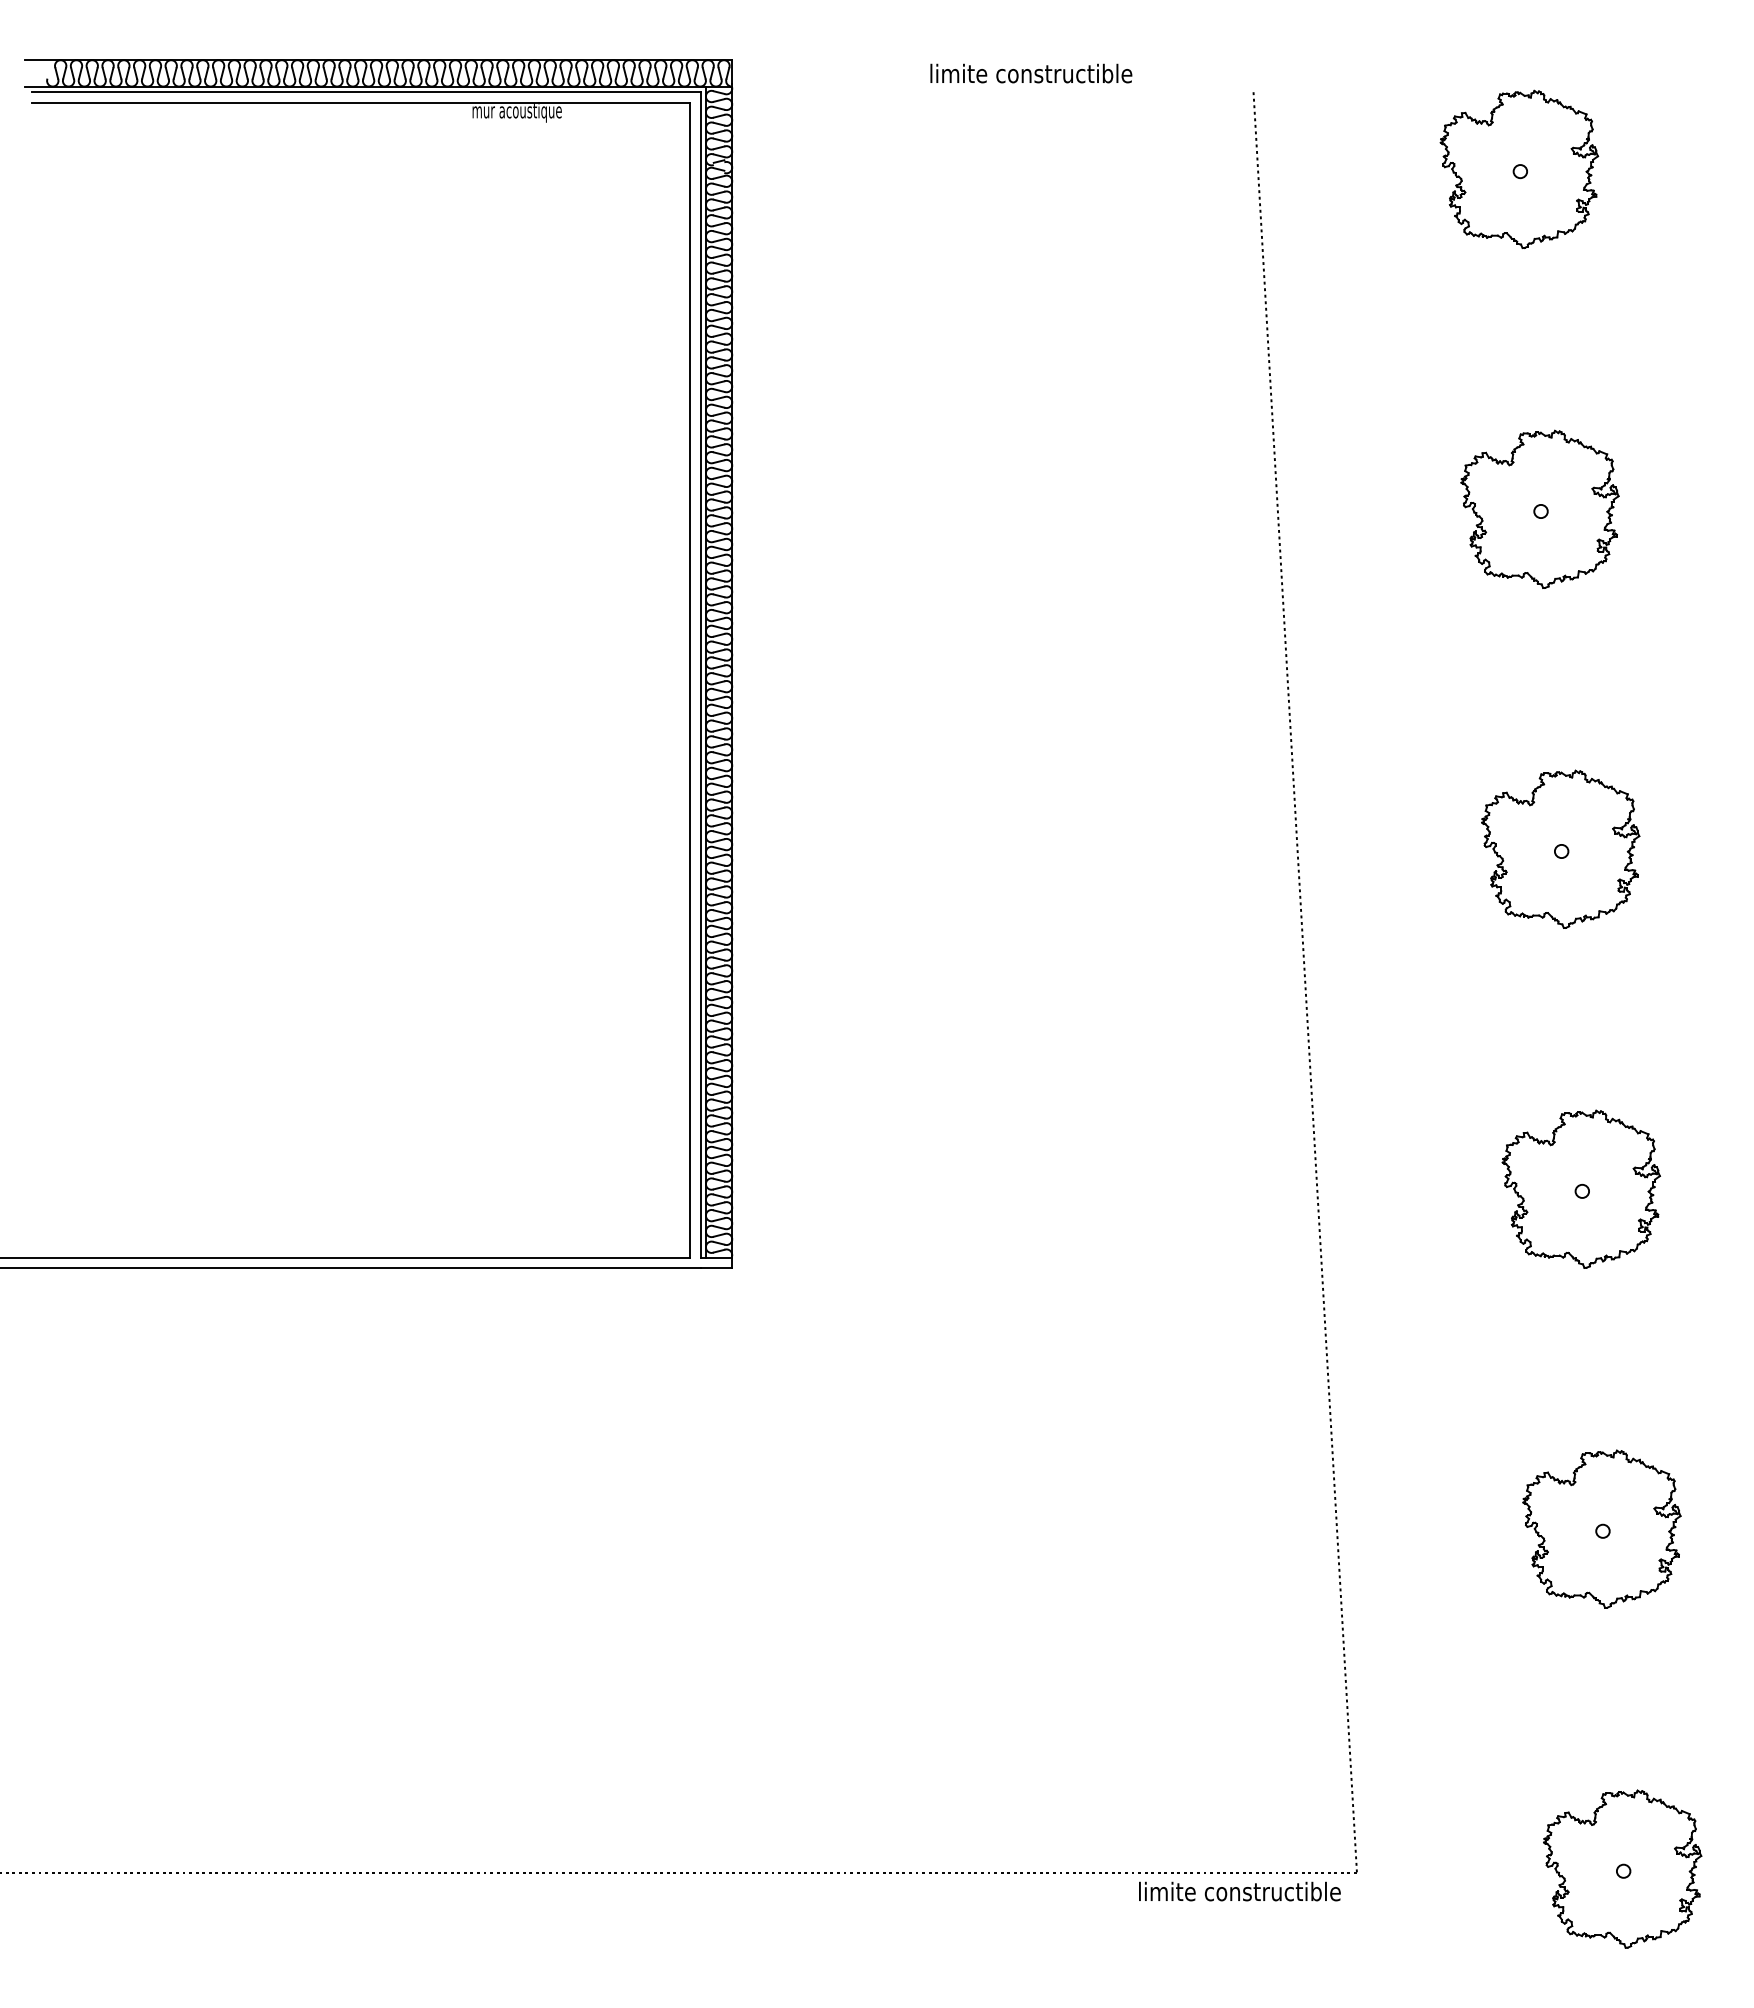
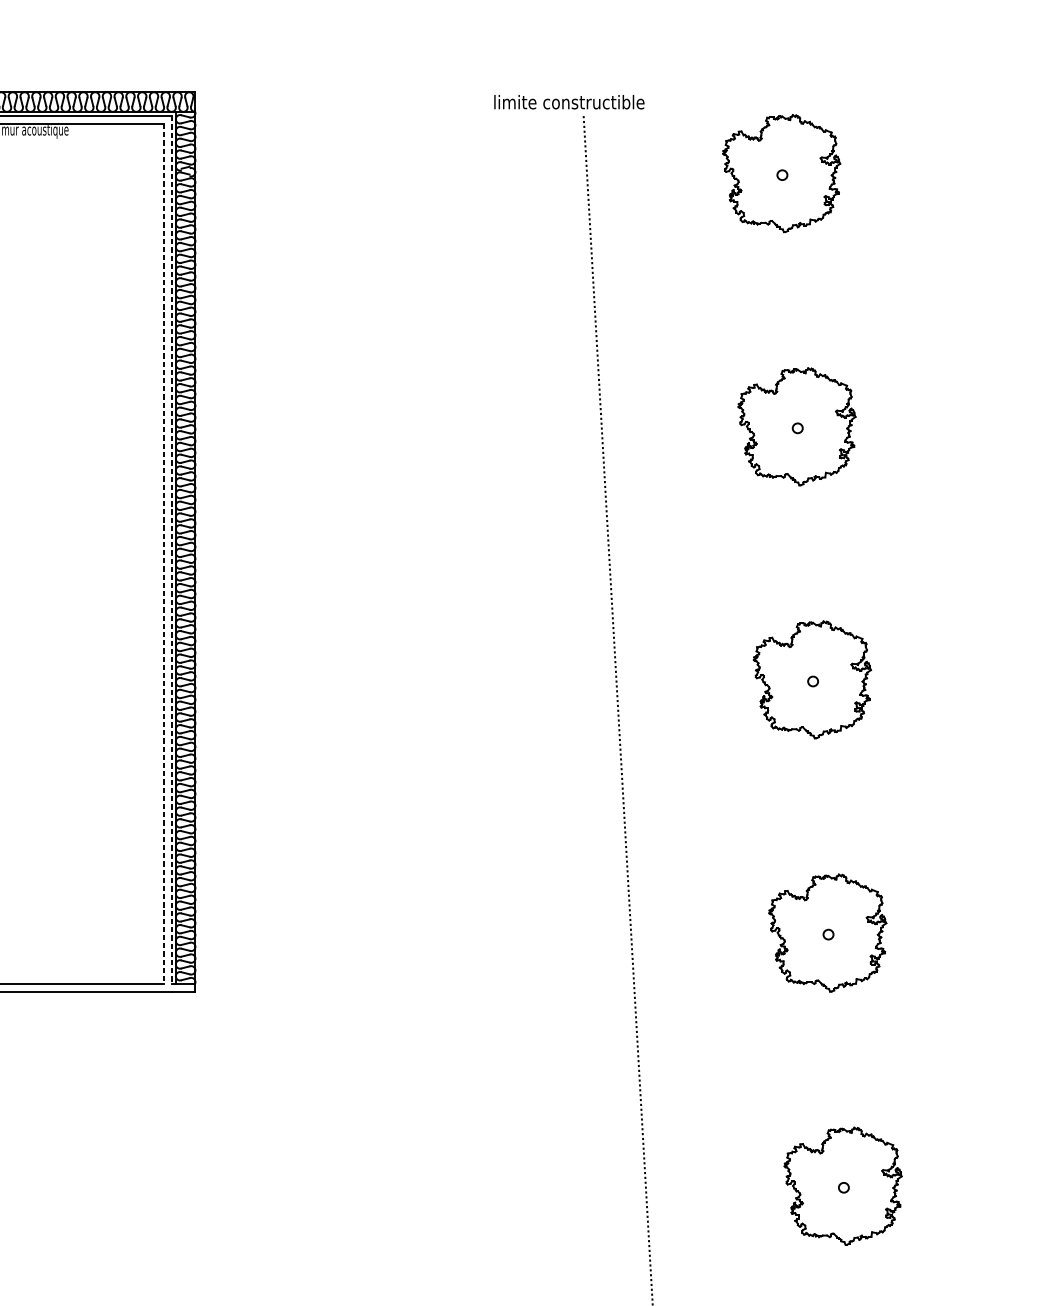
text: (1031, 73) -> (569, 102), moved
line: (700, 675) -> (171, 550), solid -> dashed
line: (690, 680) -> (164, 554), solid -> dashed

